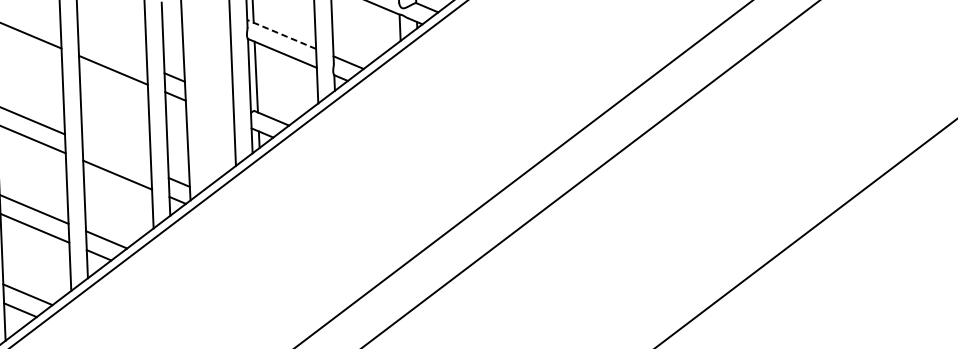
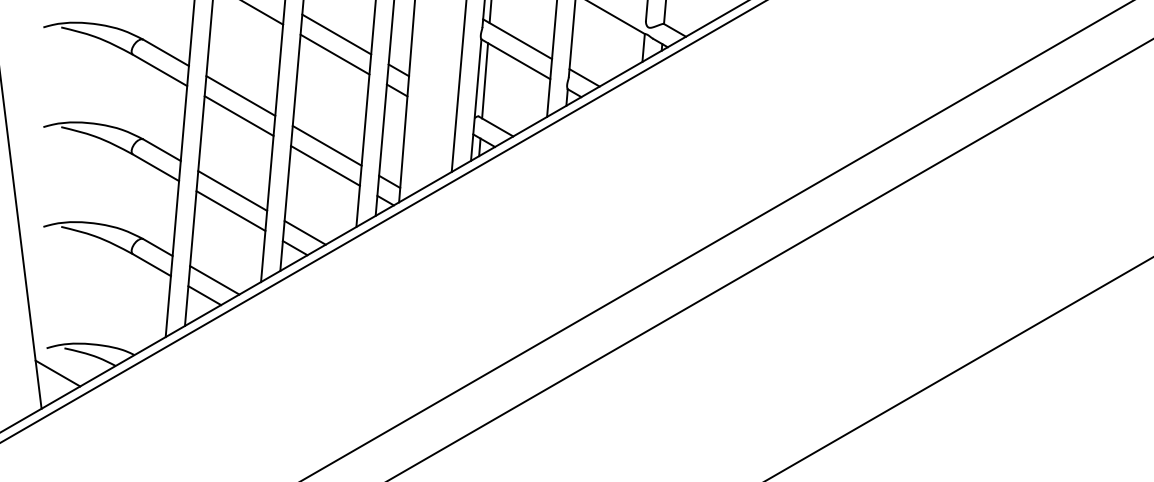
line: (281, 34) -> (517, 39), dashed -> solid
line: (112, 51) -> (336, 34), added
line: (116, 156) -> (326, 145), added

